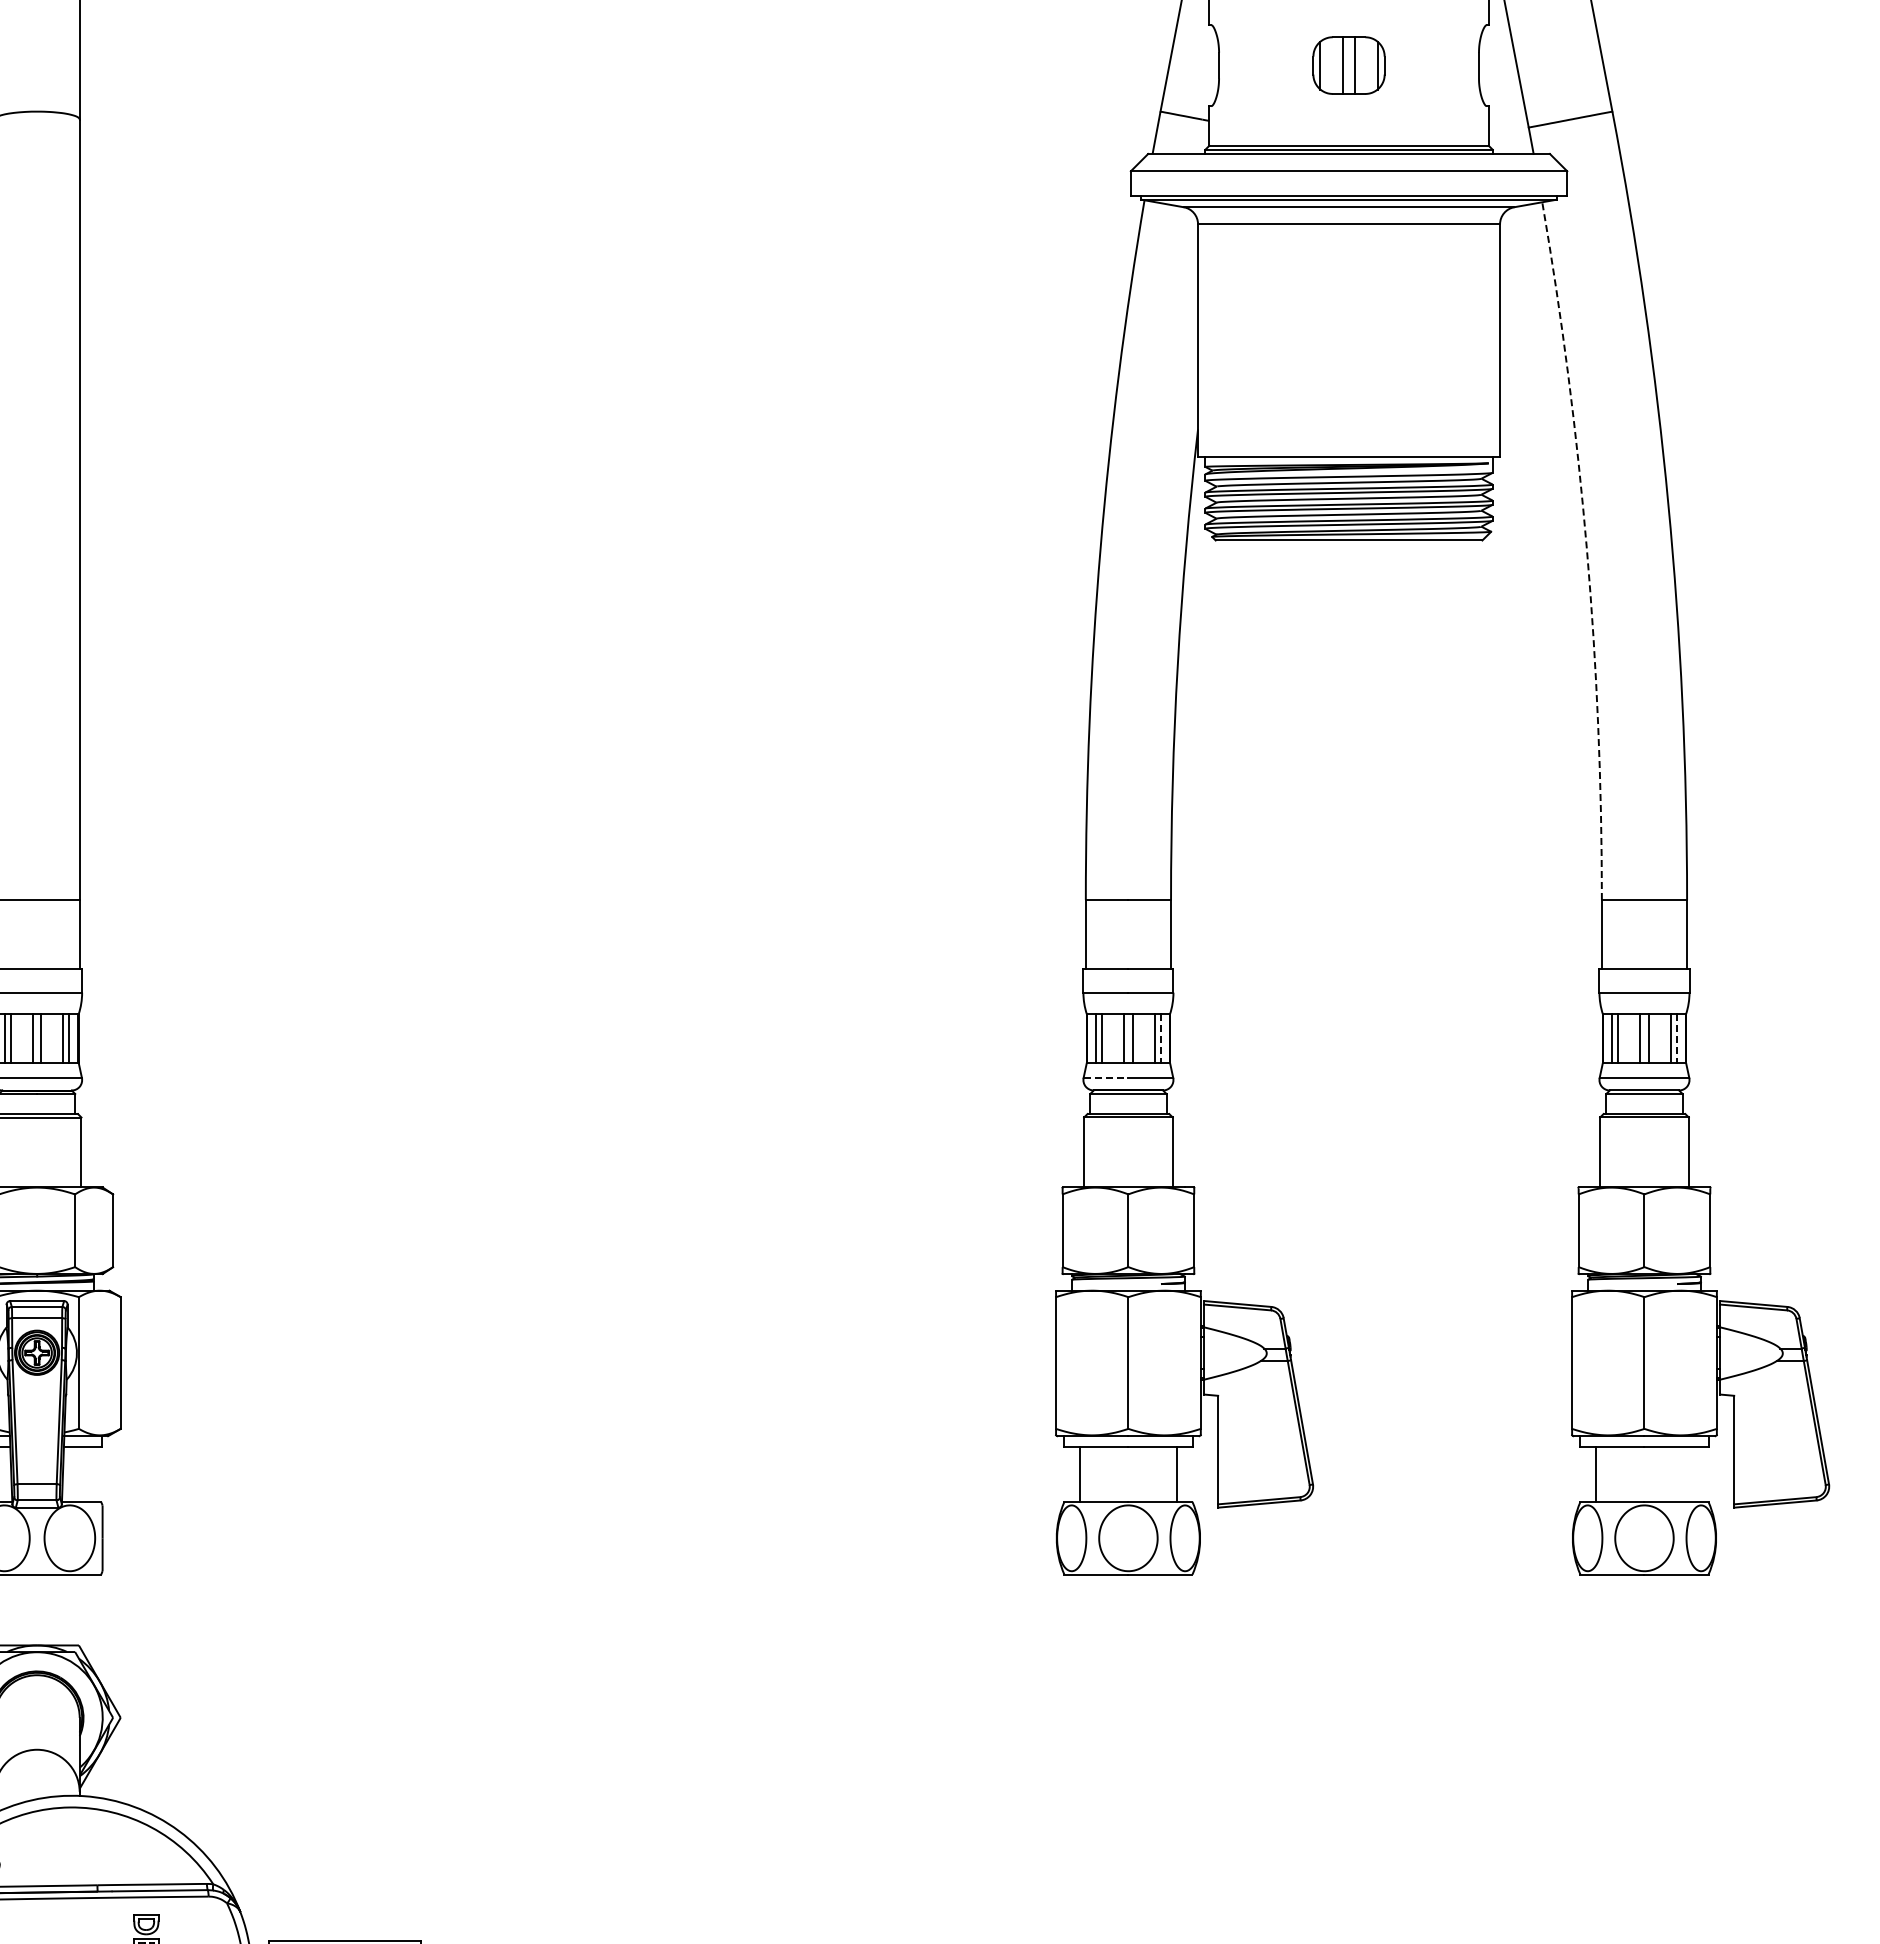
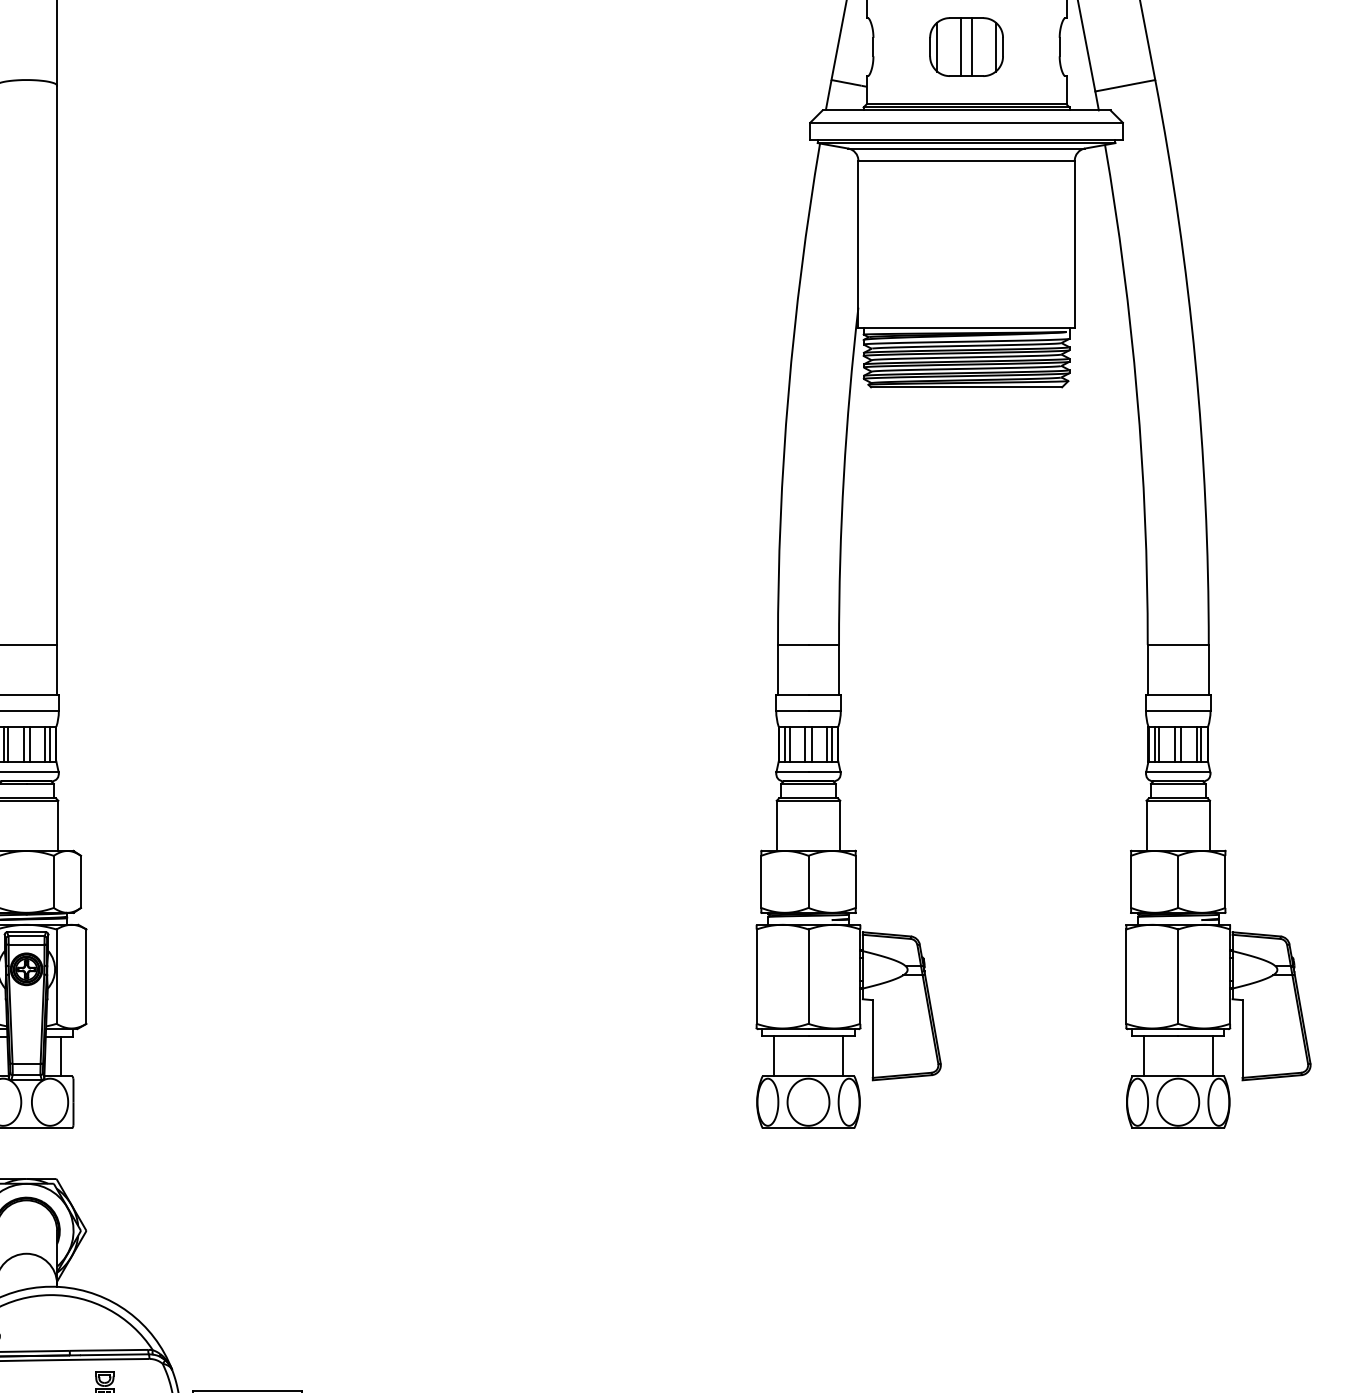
part: (1348, 65) -> (966, 46), size x1.43
arc: (1586, 549) -> (1136, 393), dashed -> solid
line: (1160, 1039) -> (831, 744), dashed -> solid
line: (1676, 1039) -> (1201, 744), dashed -> solid
line: (1106, 1077) -> (792, 772), dashed -> solid
line: (85, 1473) -> (61, 1055), added
line: (1692, 1473) -> (1212, 1055), added

